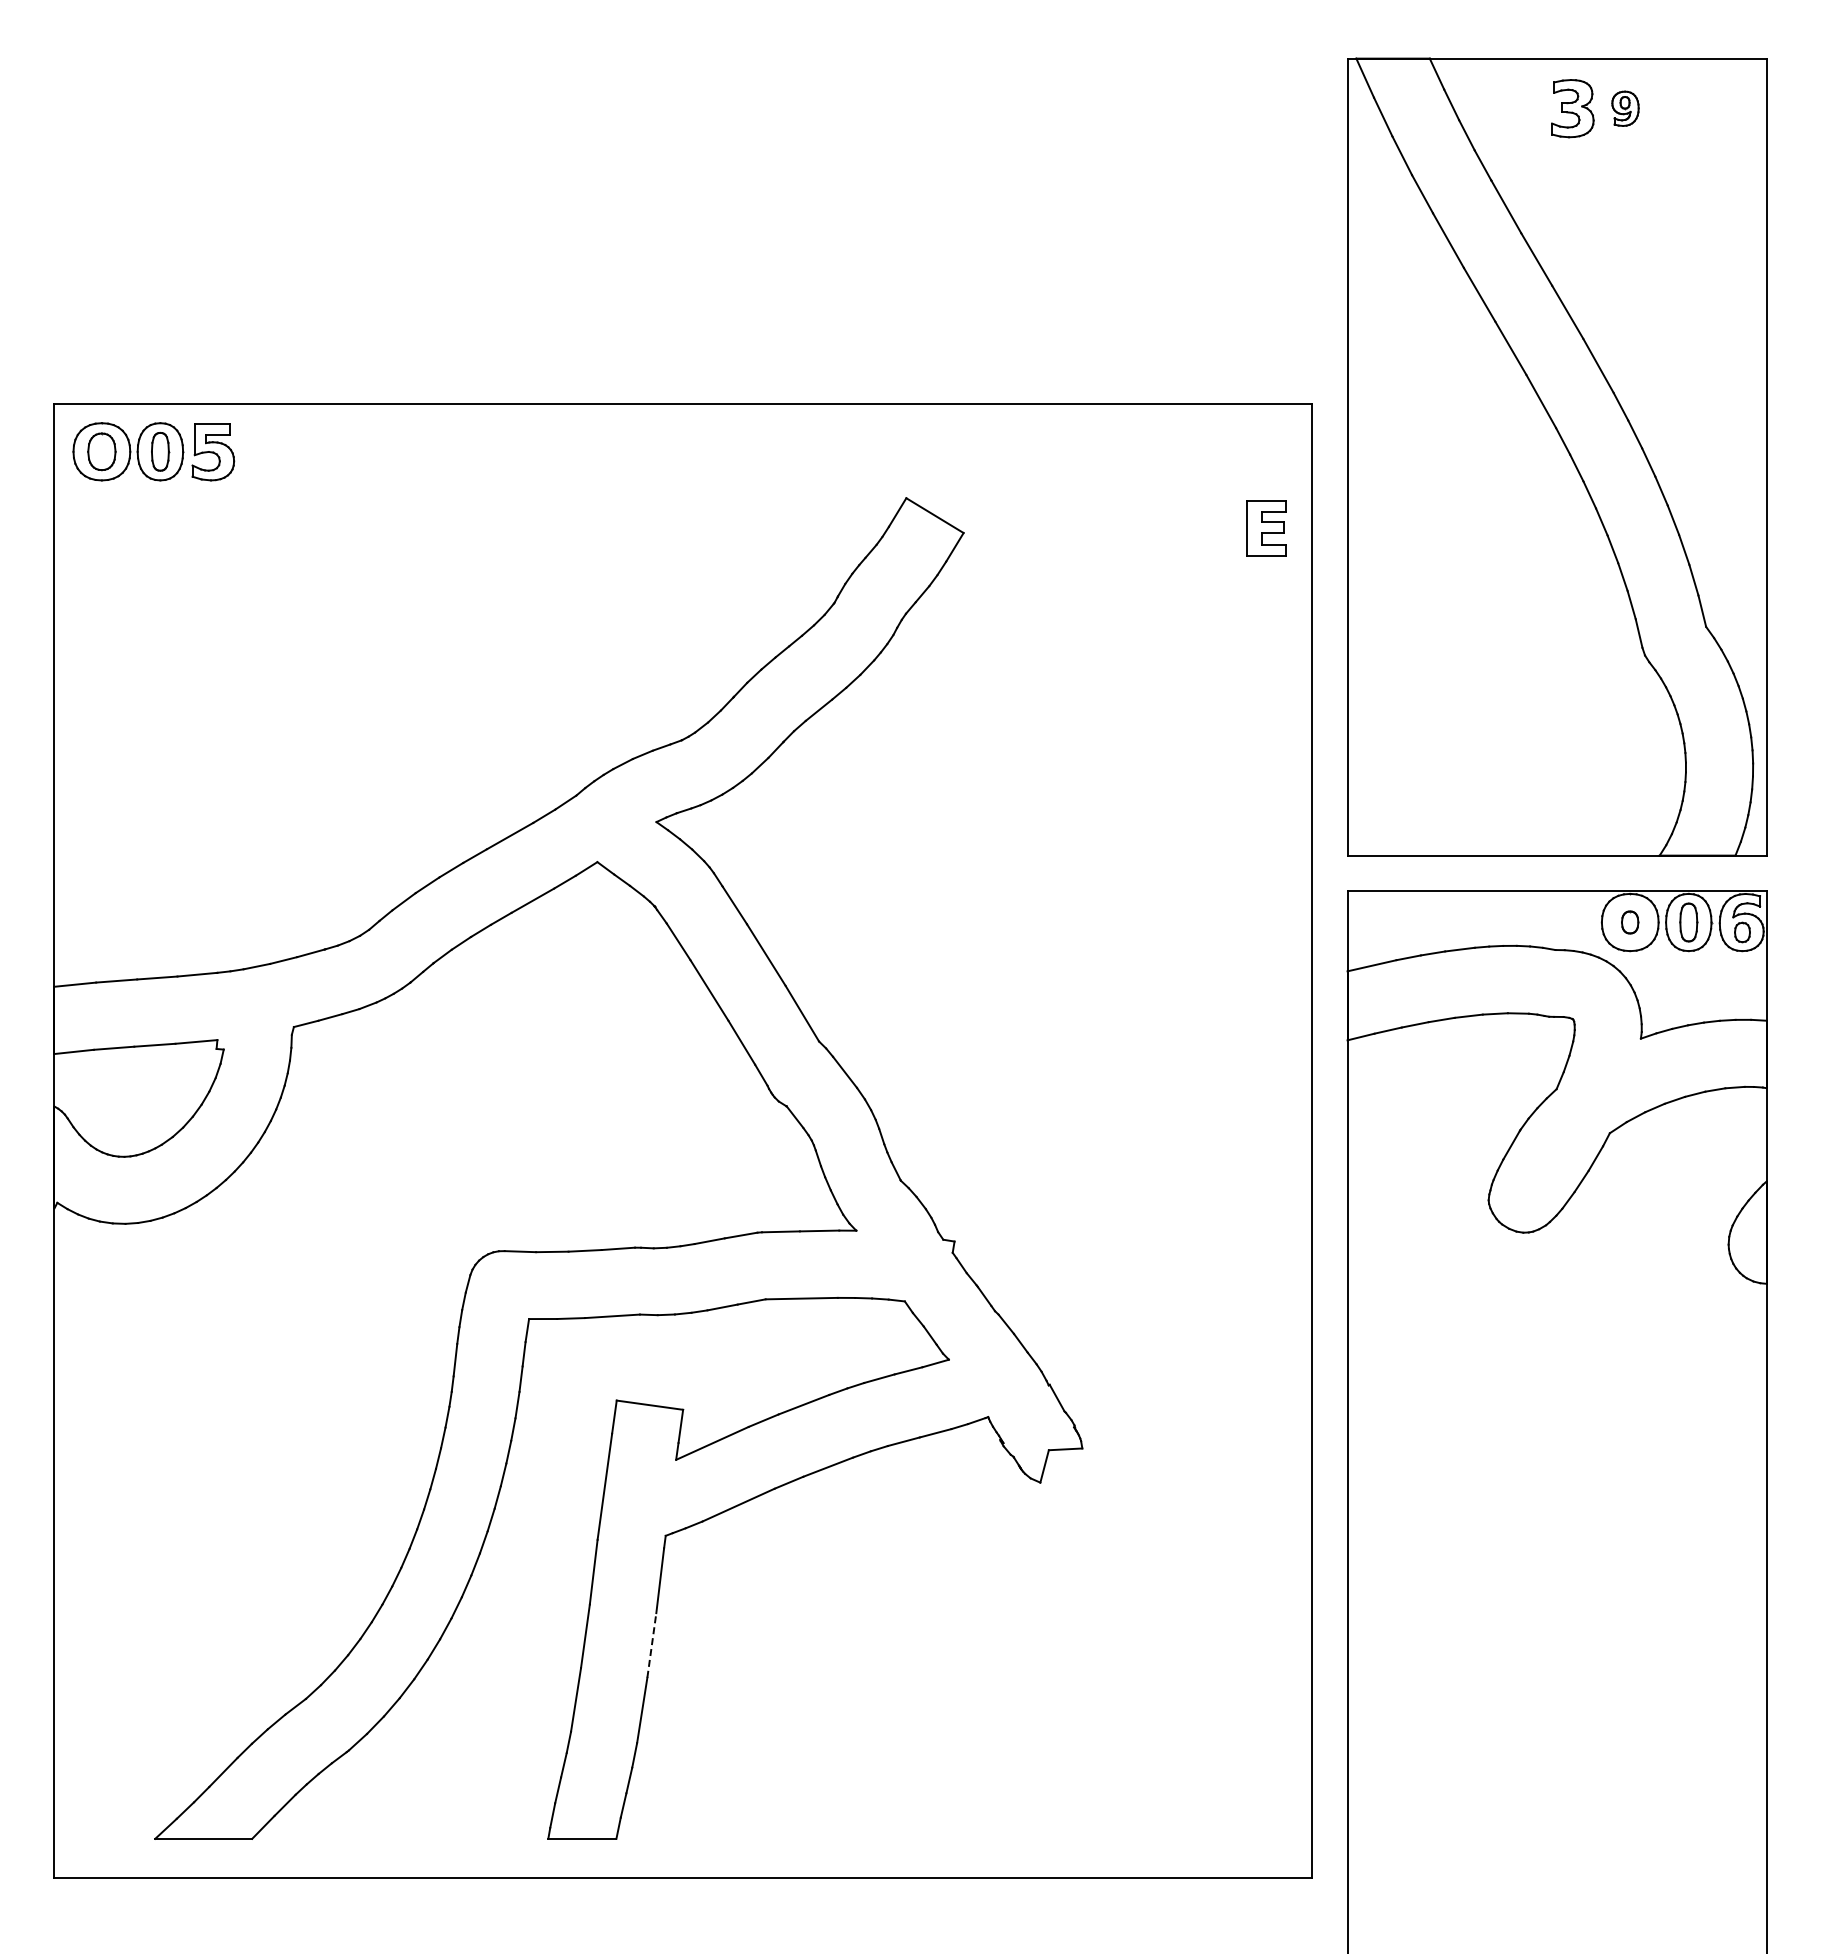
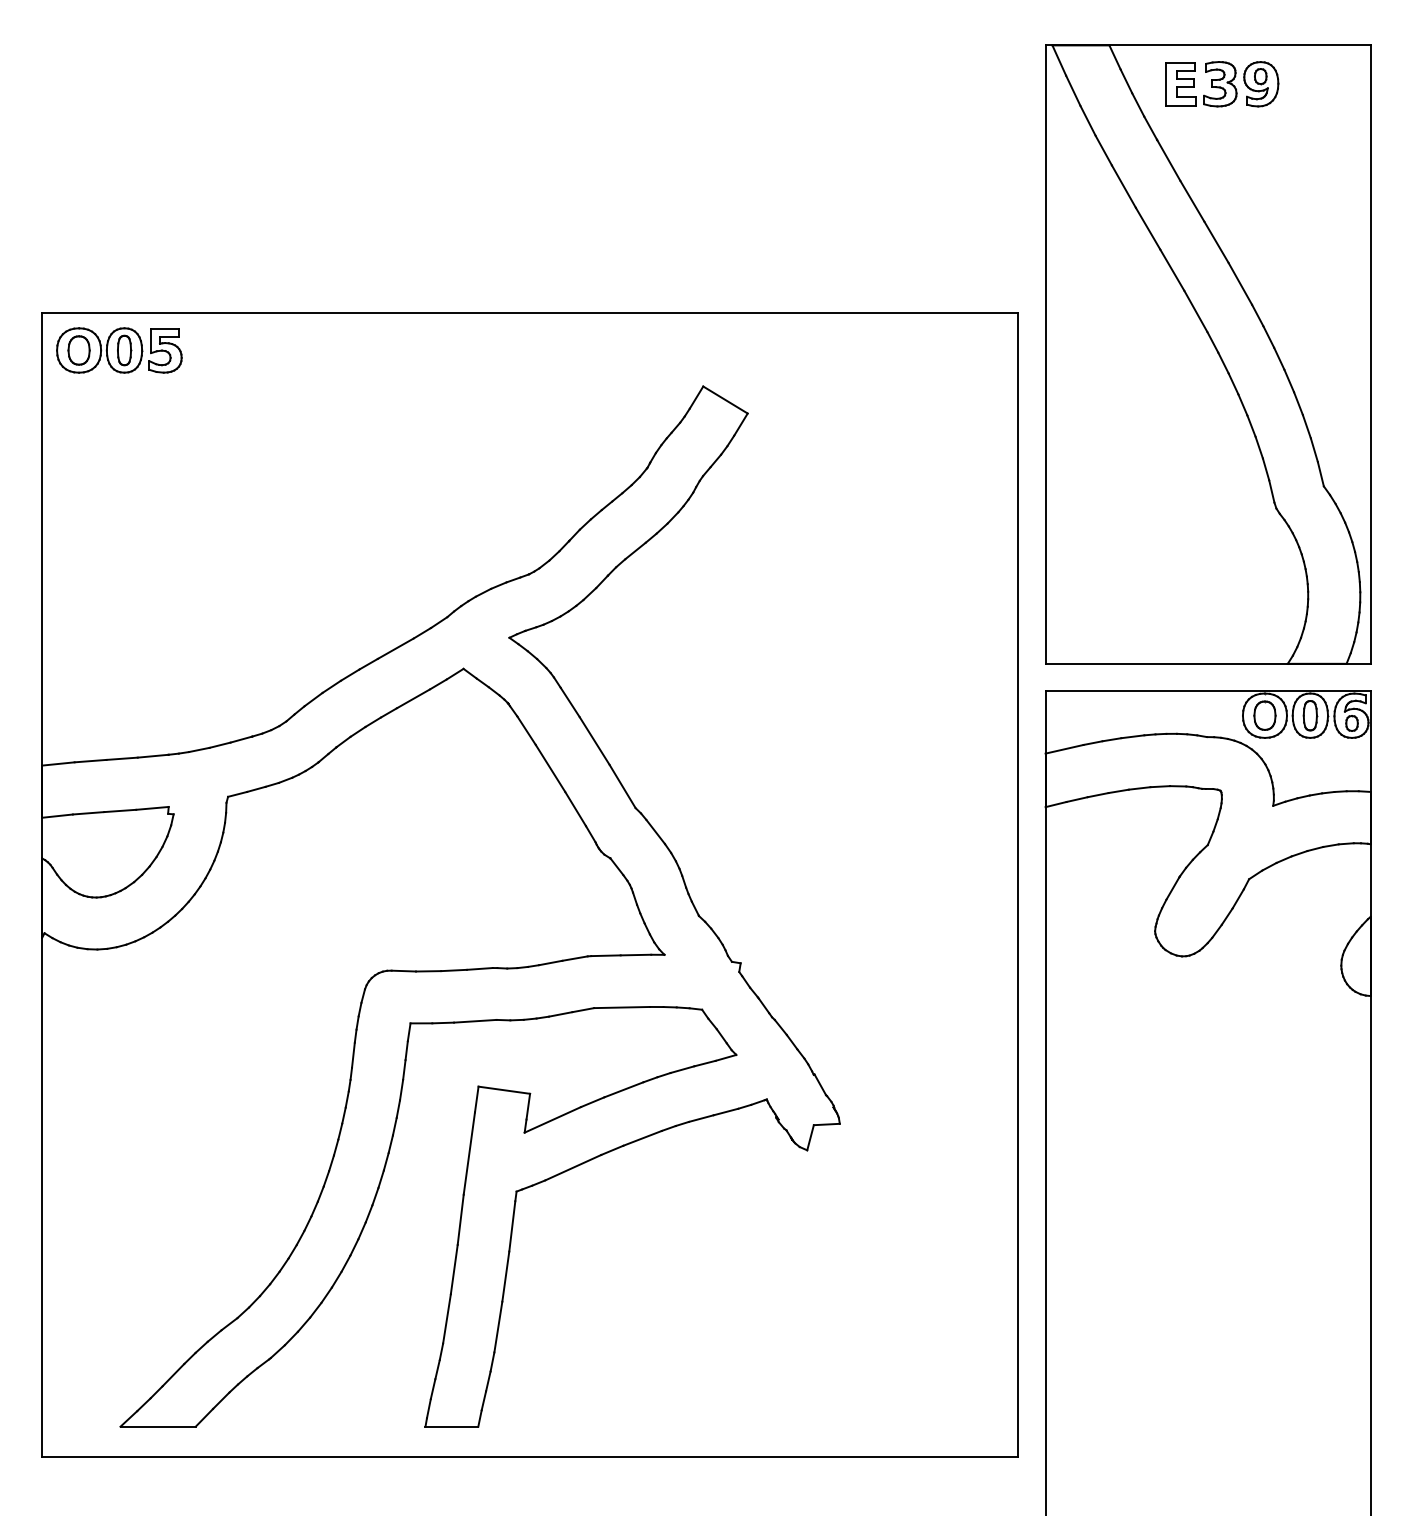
part: (1625, 108) -> (1261, 84), size x1.67
part: (1266, 528) -> (1180, 84), moved
part: (1629, 922) -> (1264, 715), size x1.67
line: (651, 1645) -> (505, 1276), dashed -> solid

